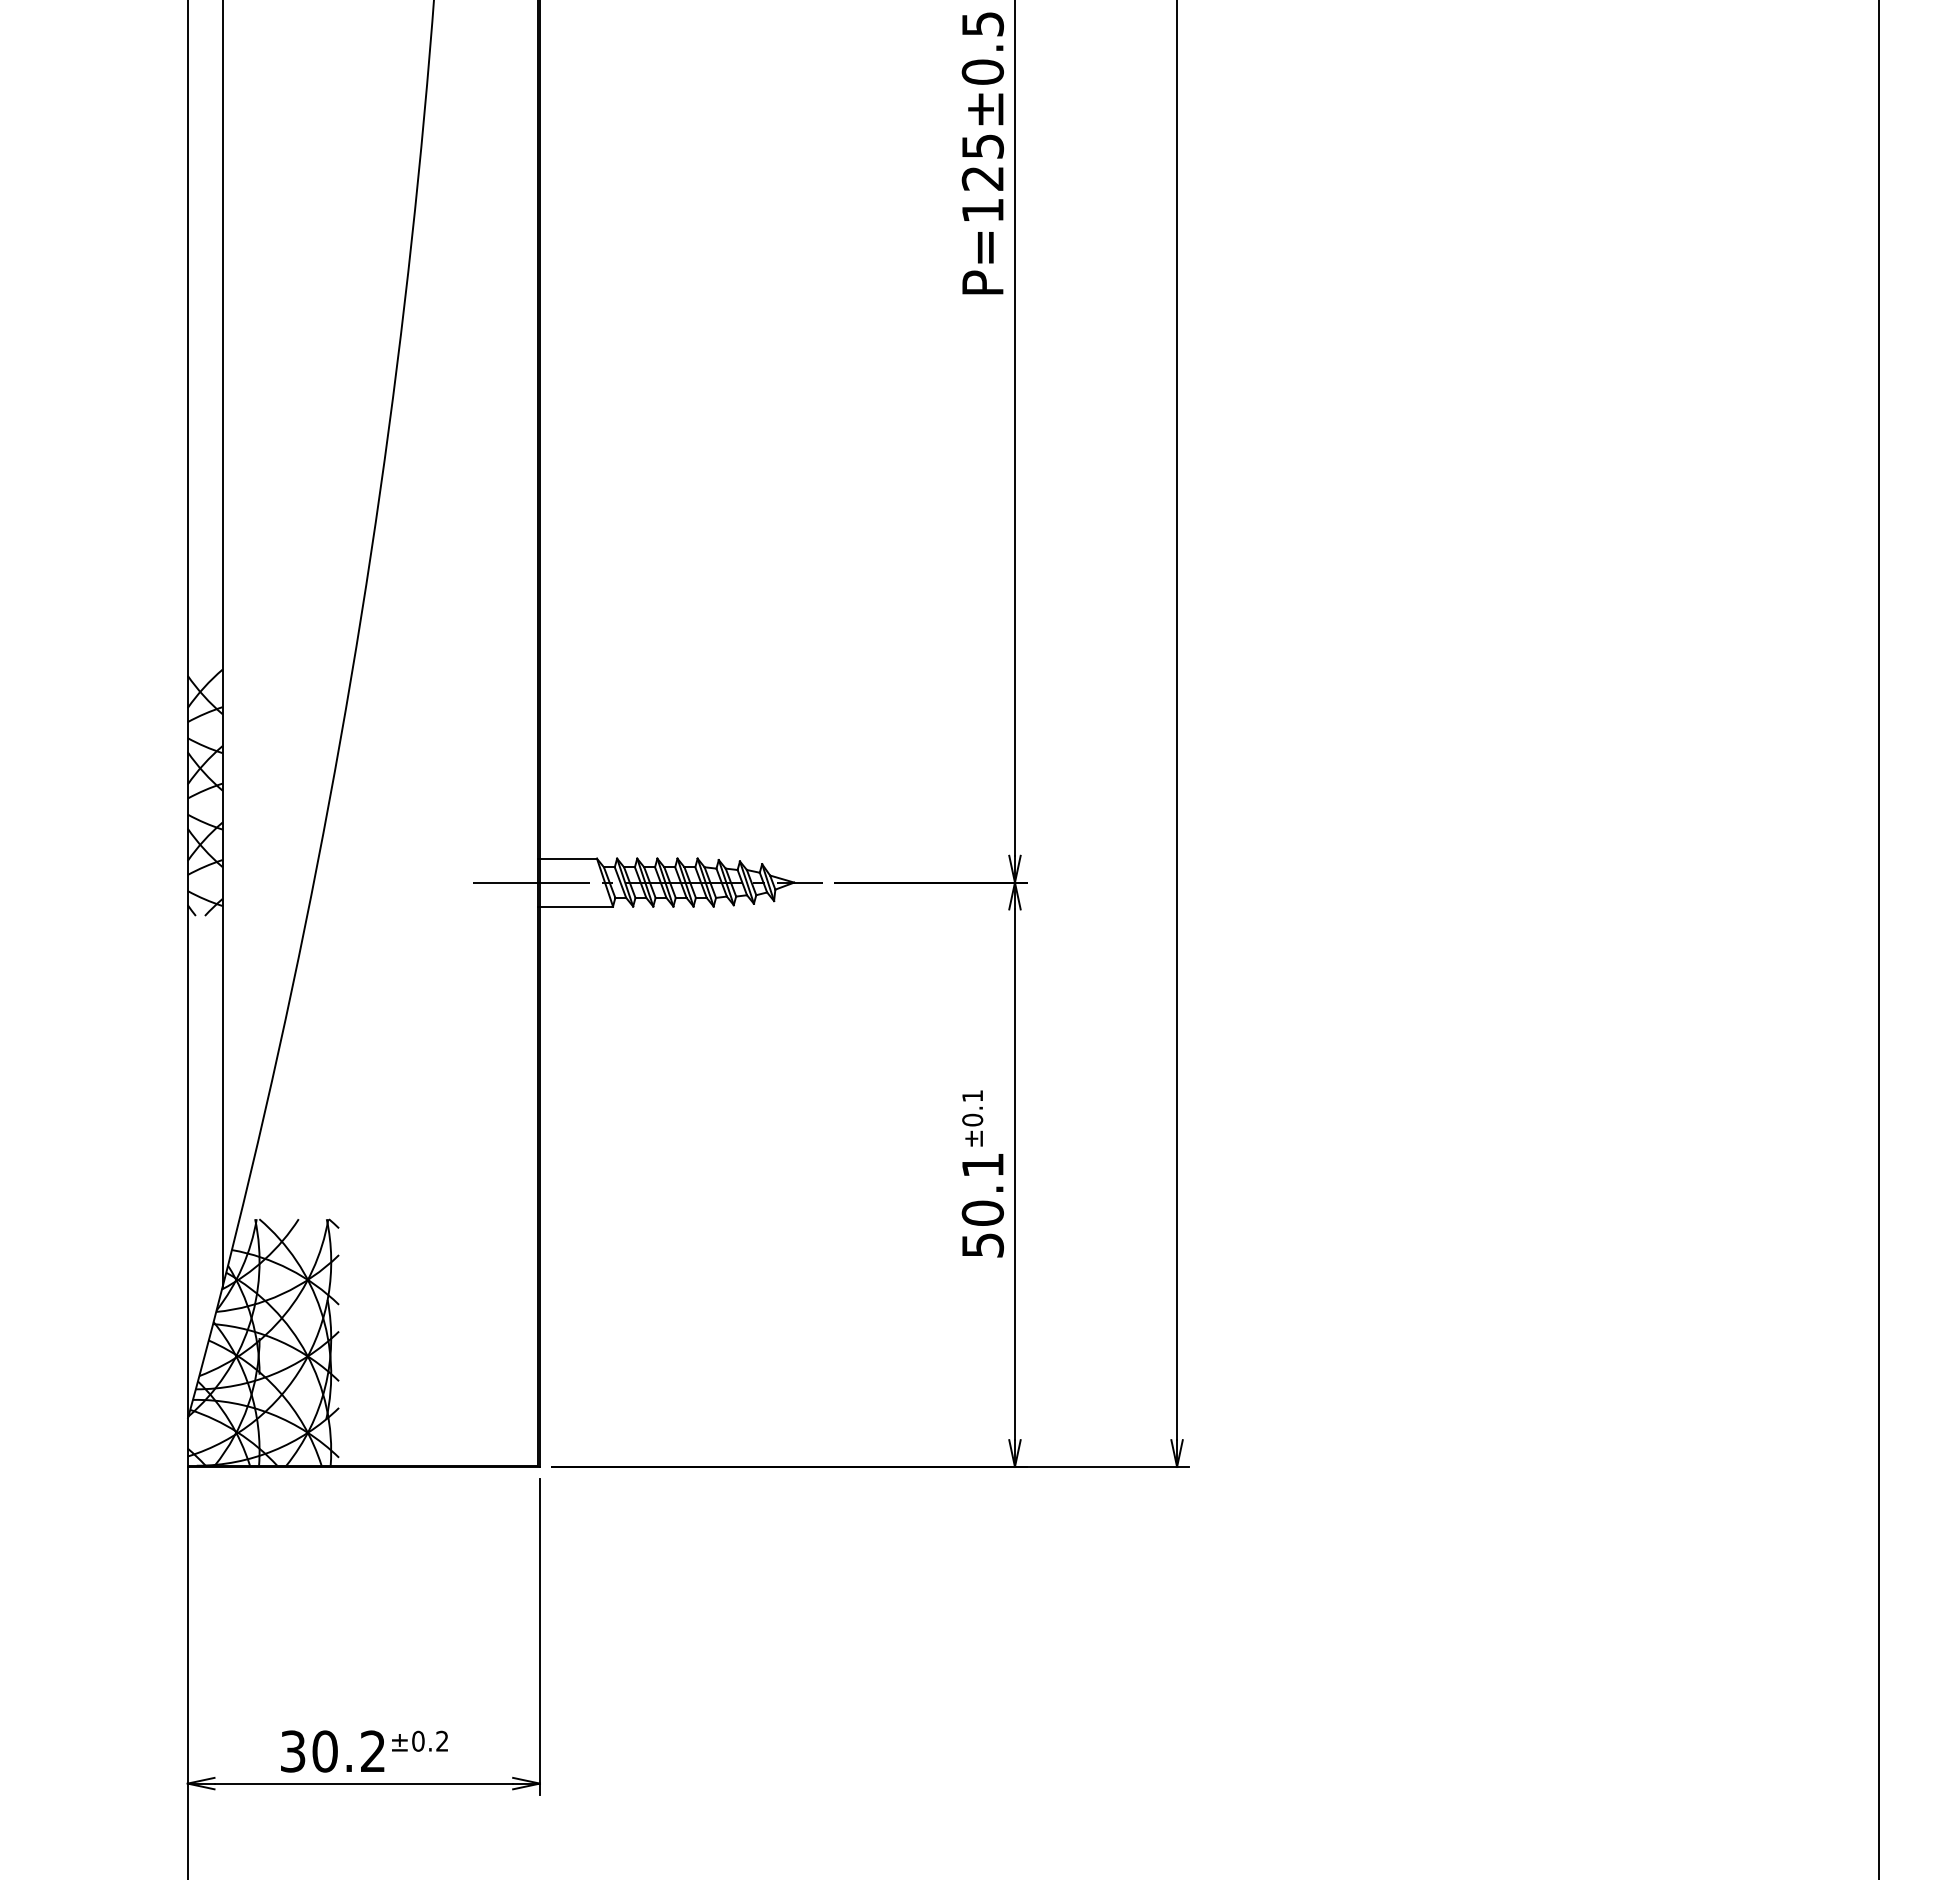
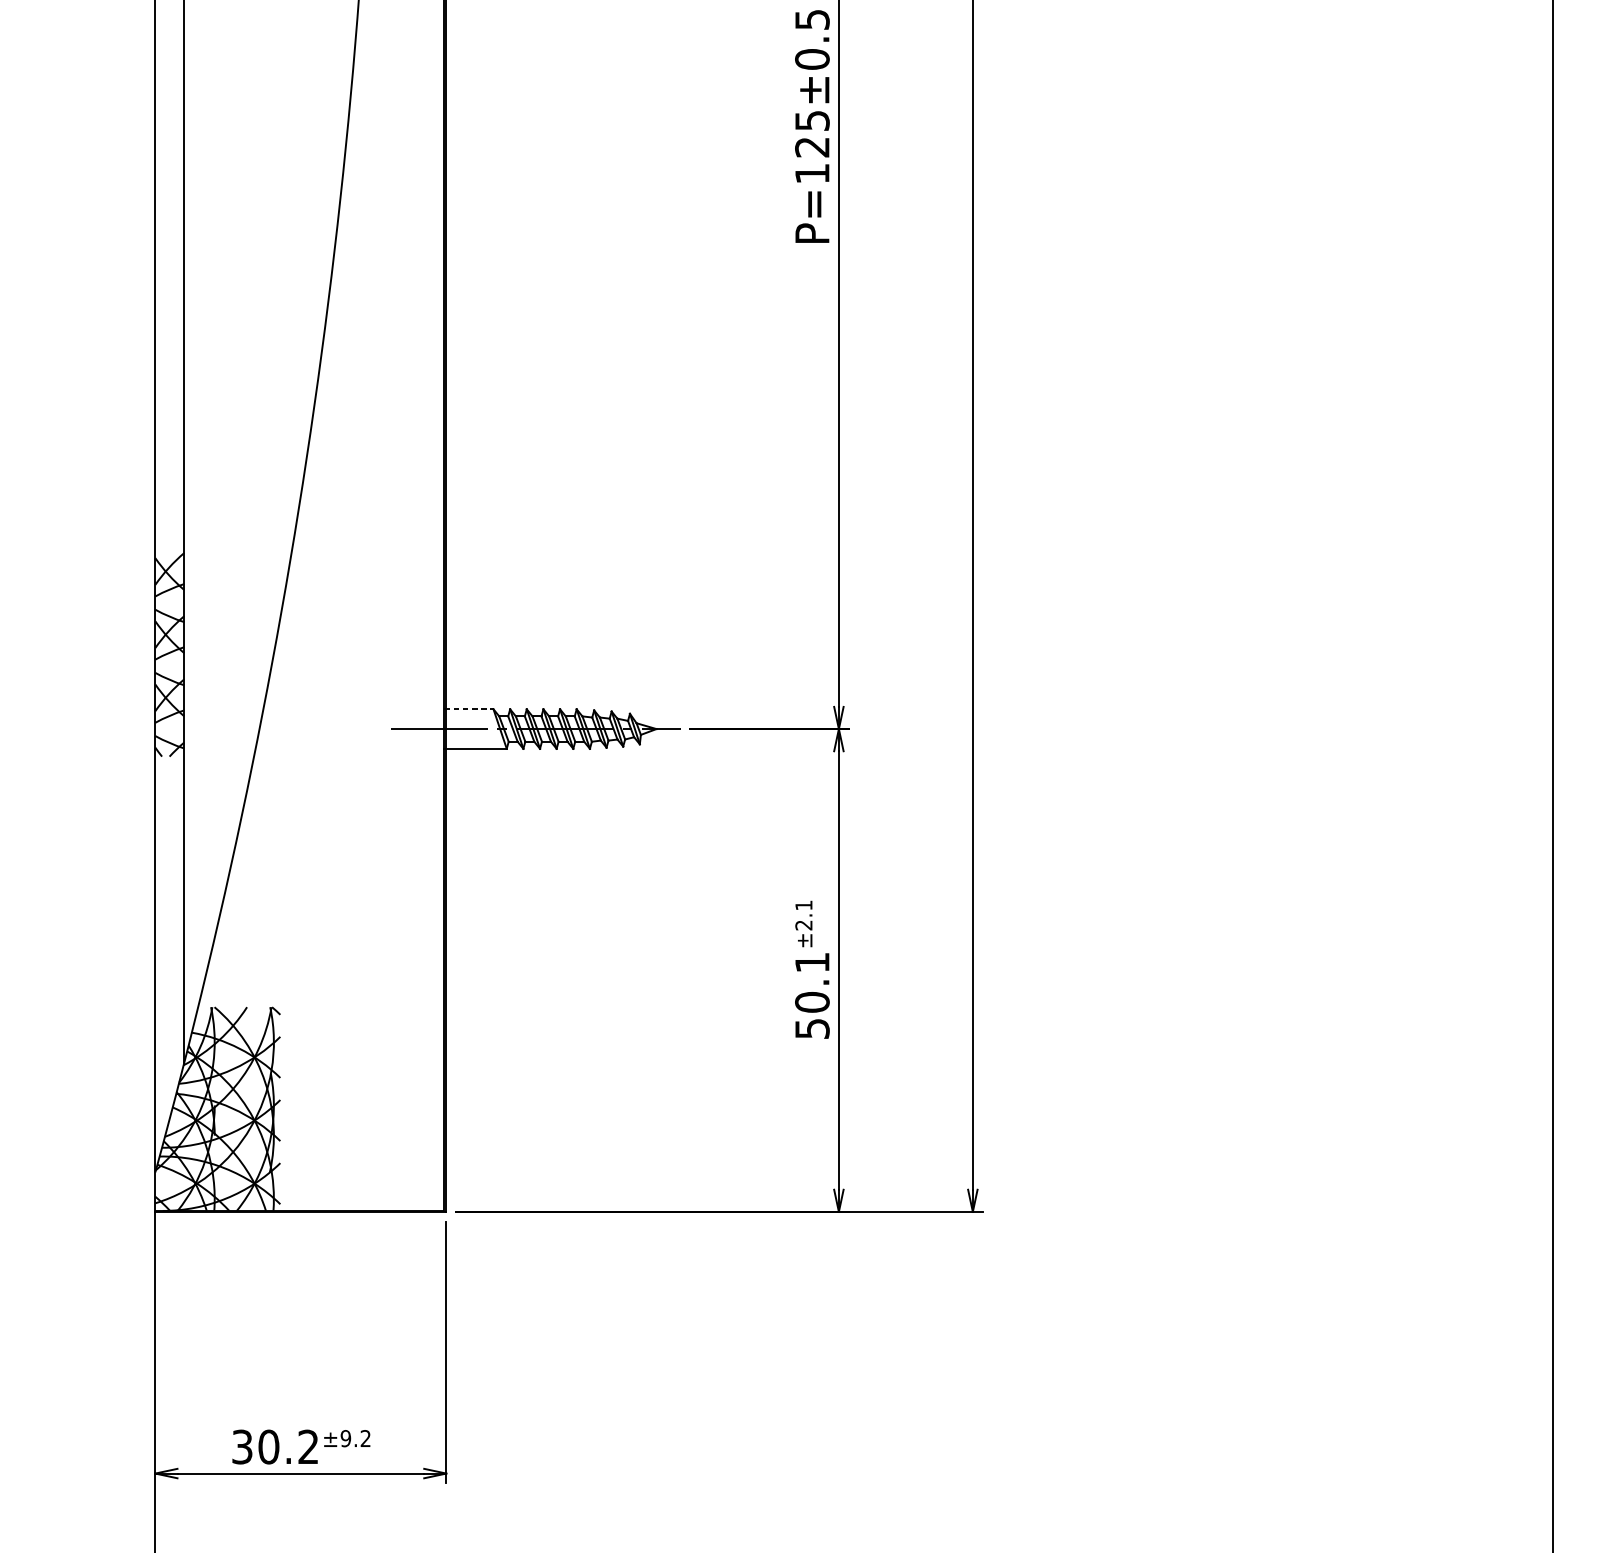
line: (567, 858) -> (469, 709), solid -> dashed
text: (972, 1119) -> (803, 924), ±0.1 -> ±2.1
text: (418, 1741) -> (346, 1438), ±0.2 -> ±9.2

